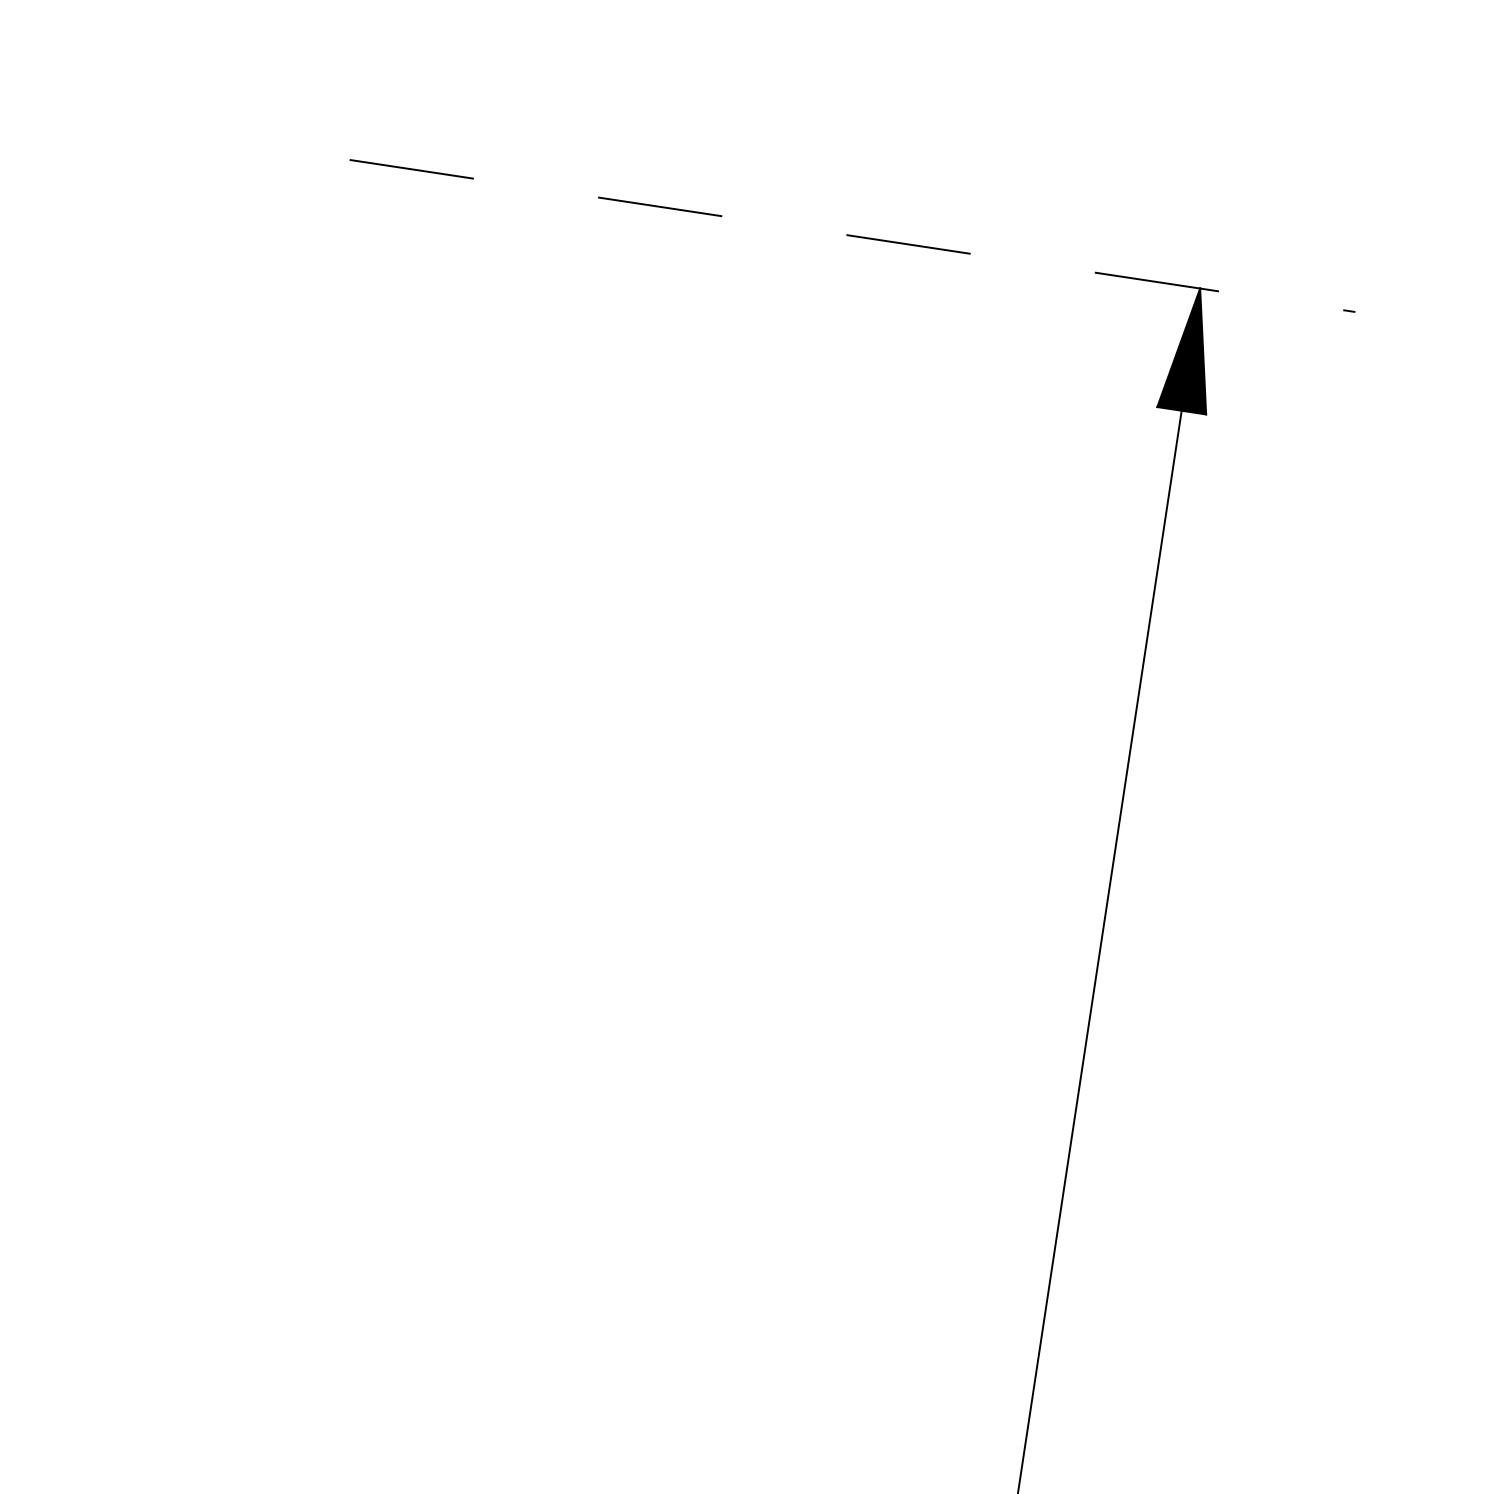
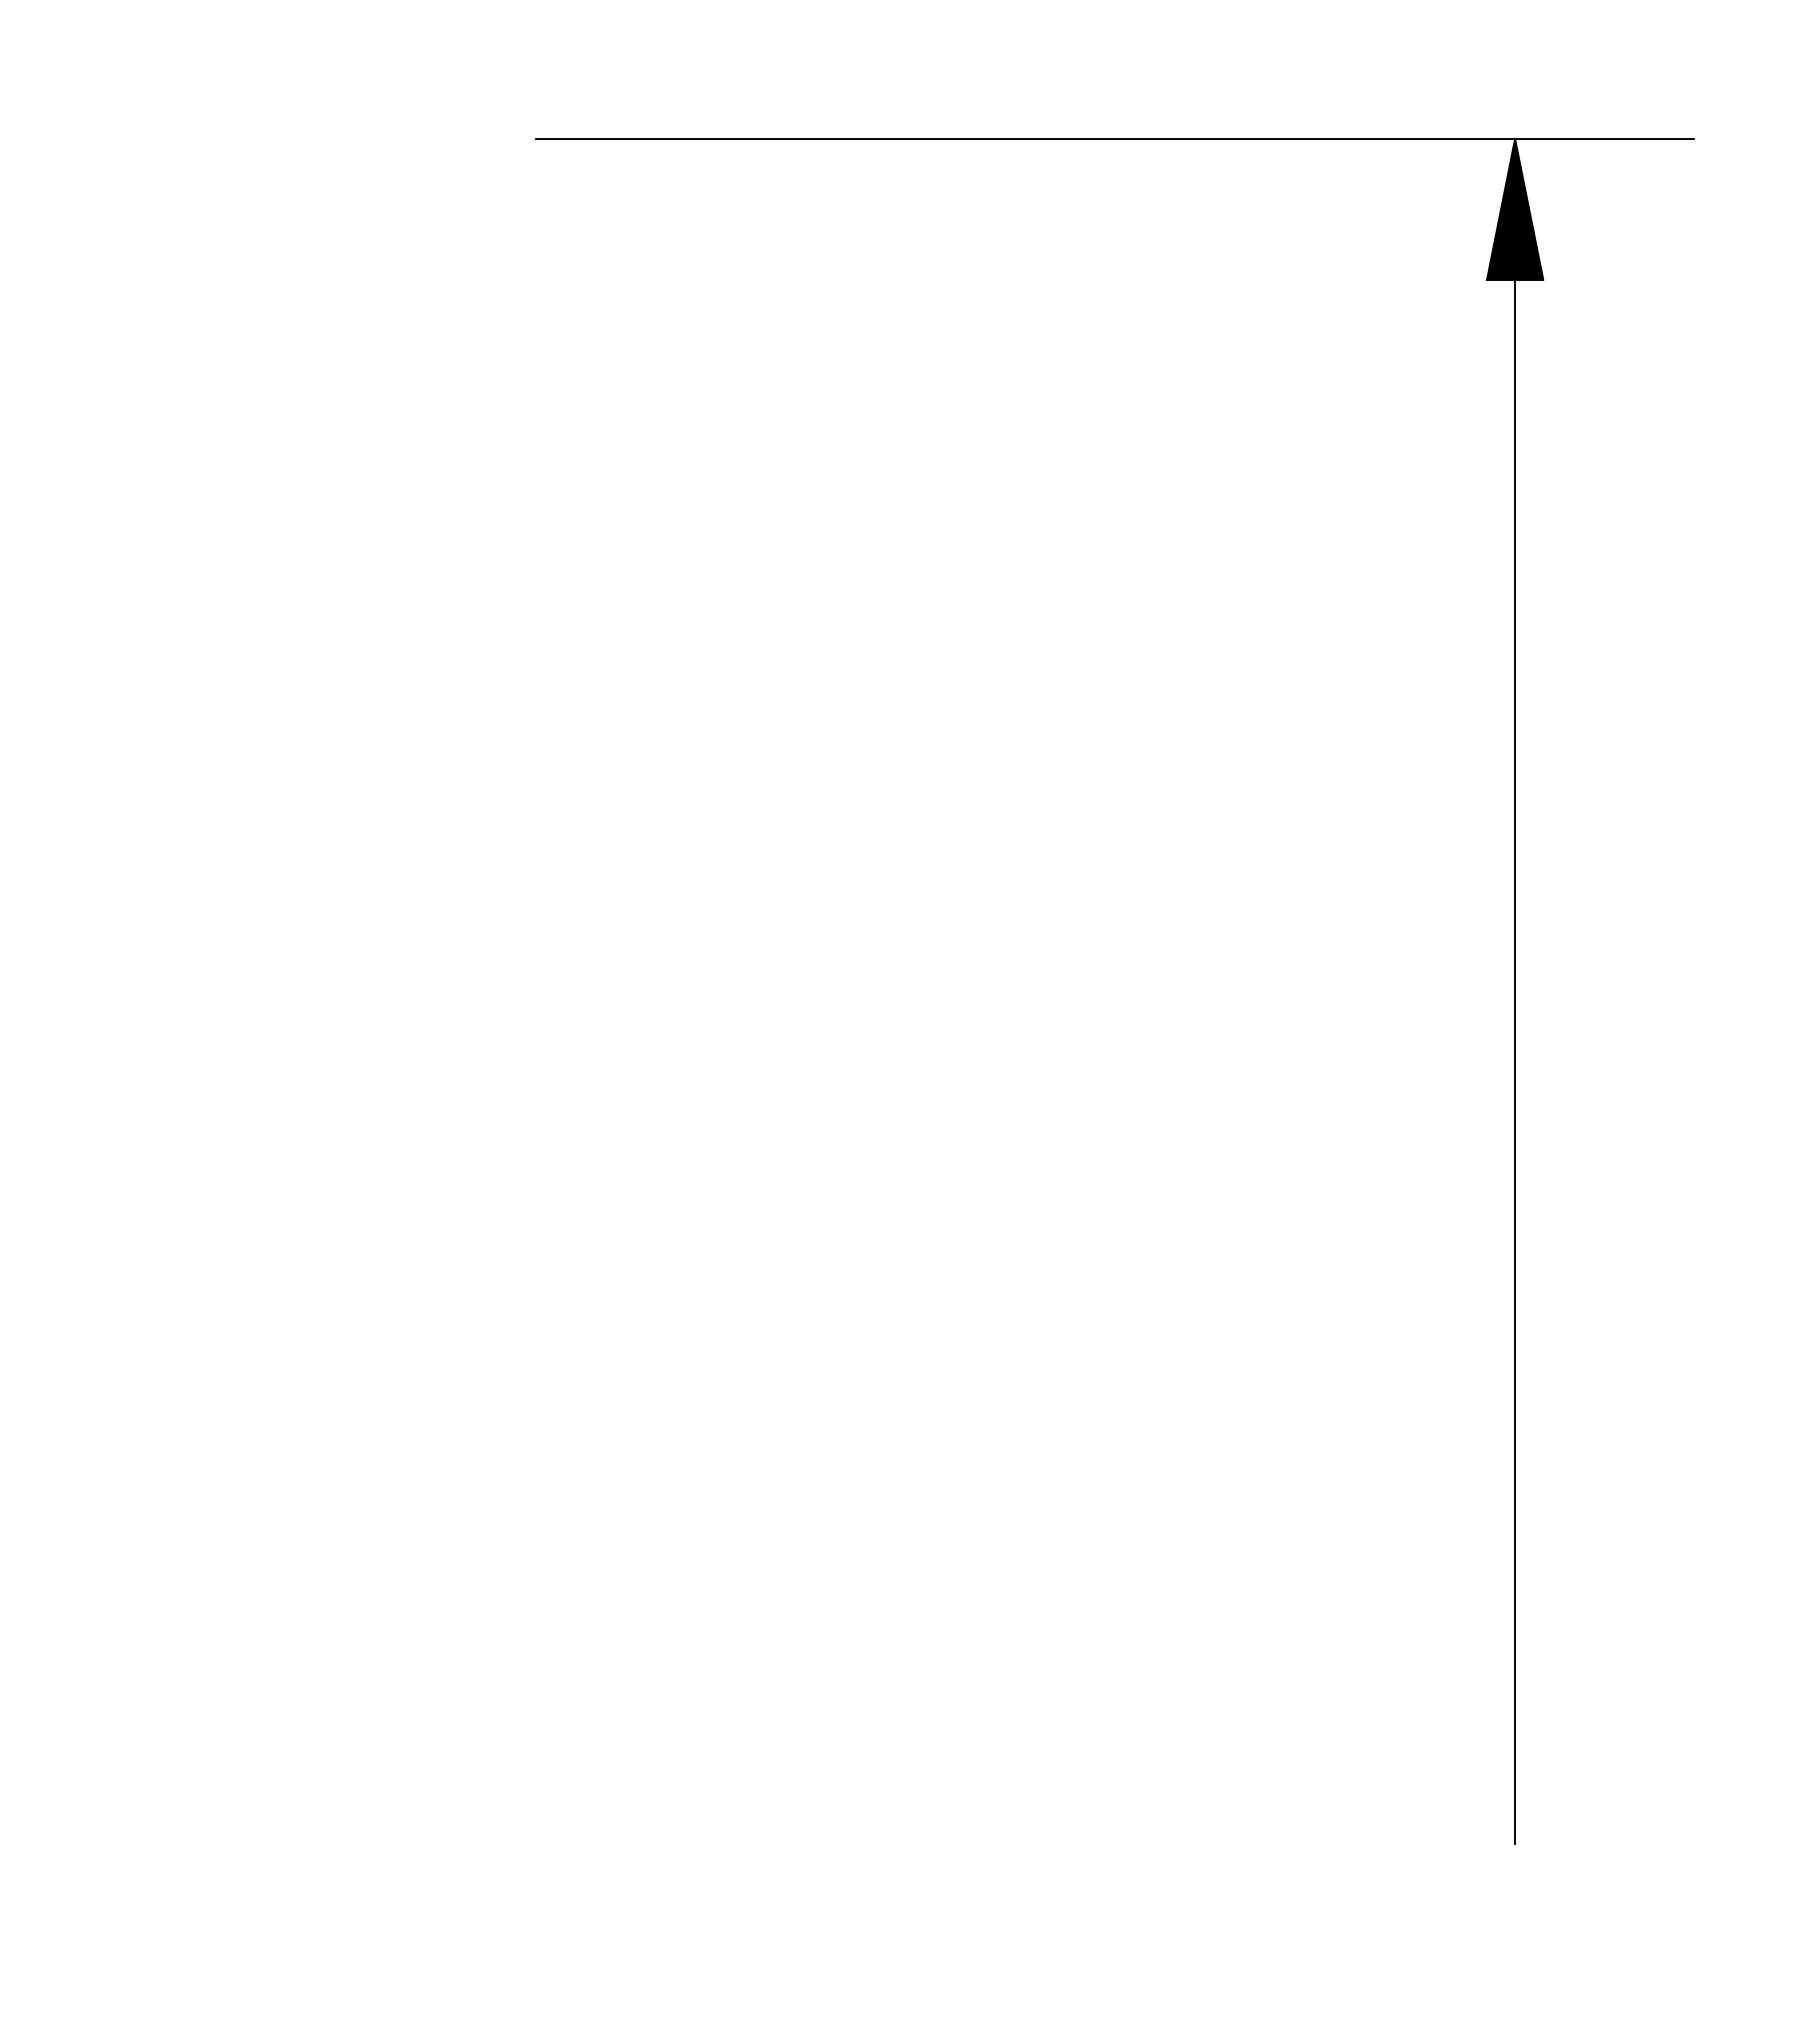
line: (853, 236) -> (1115, 139), dashed -> solid

